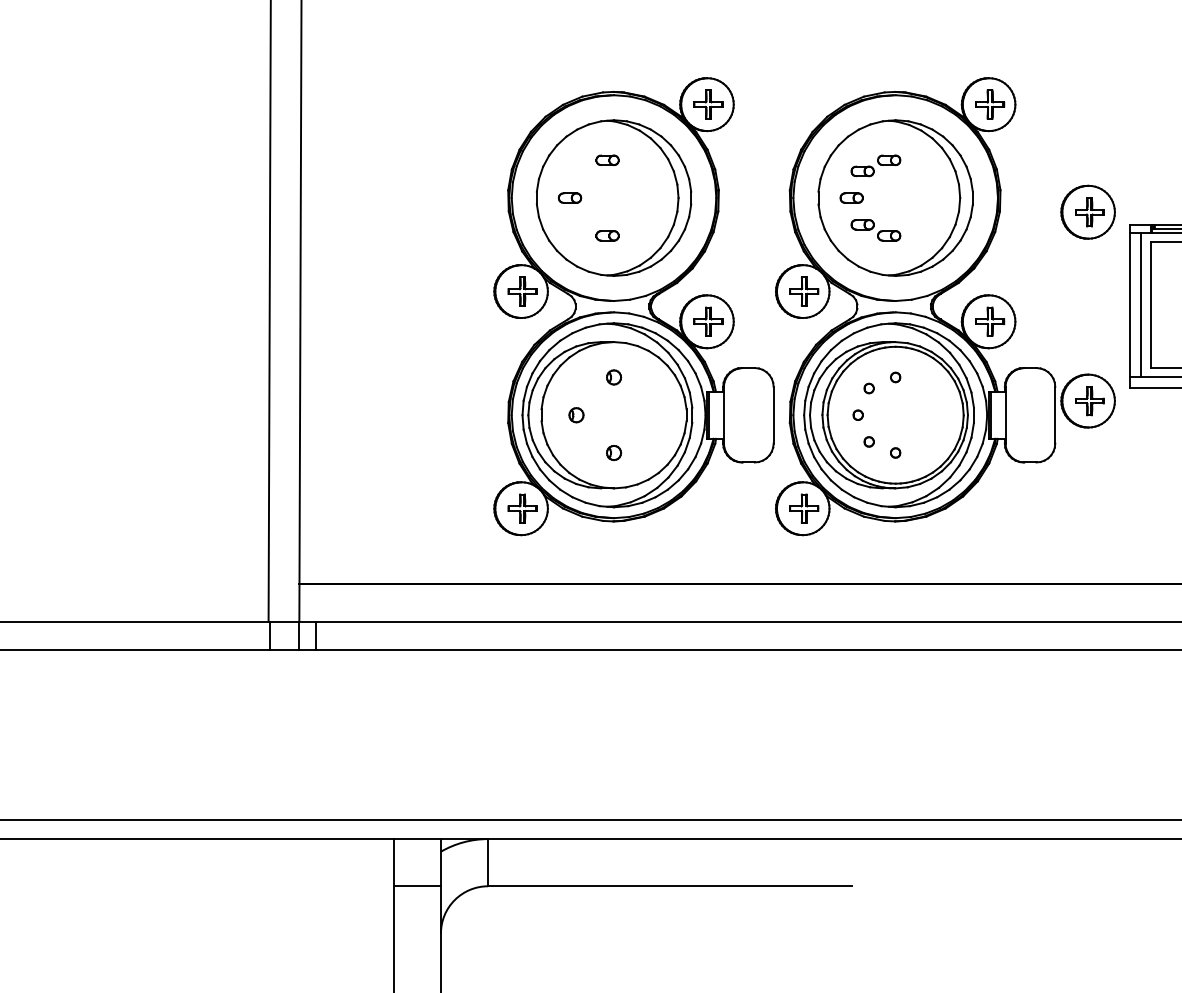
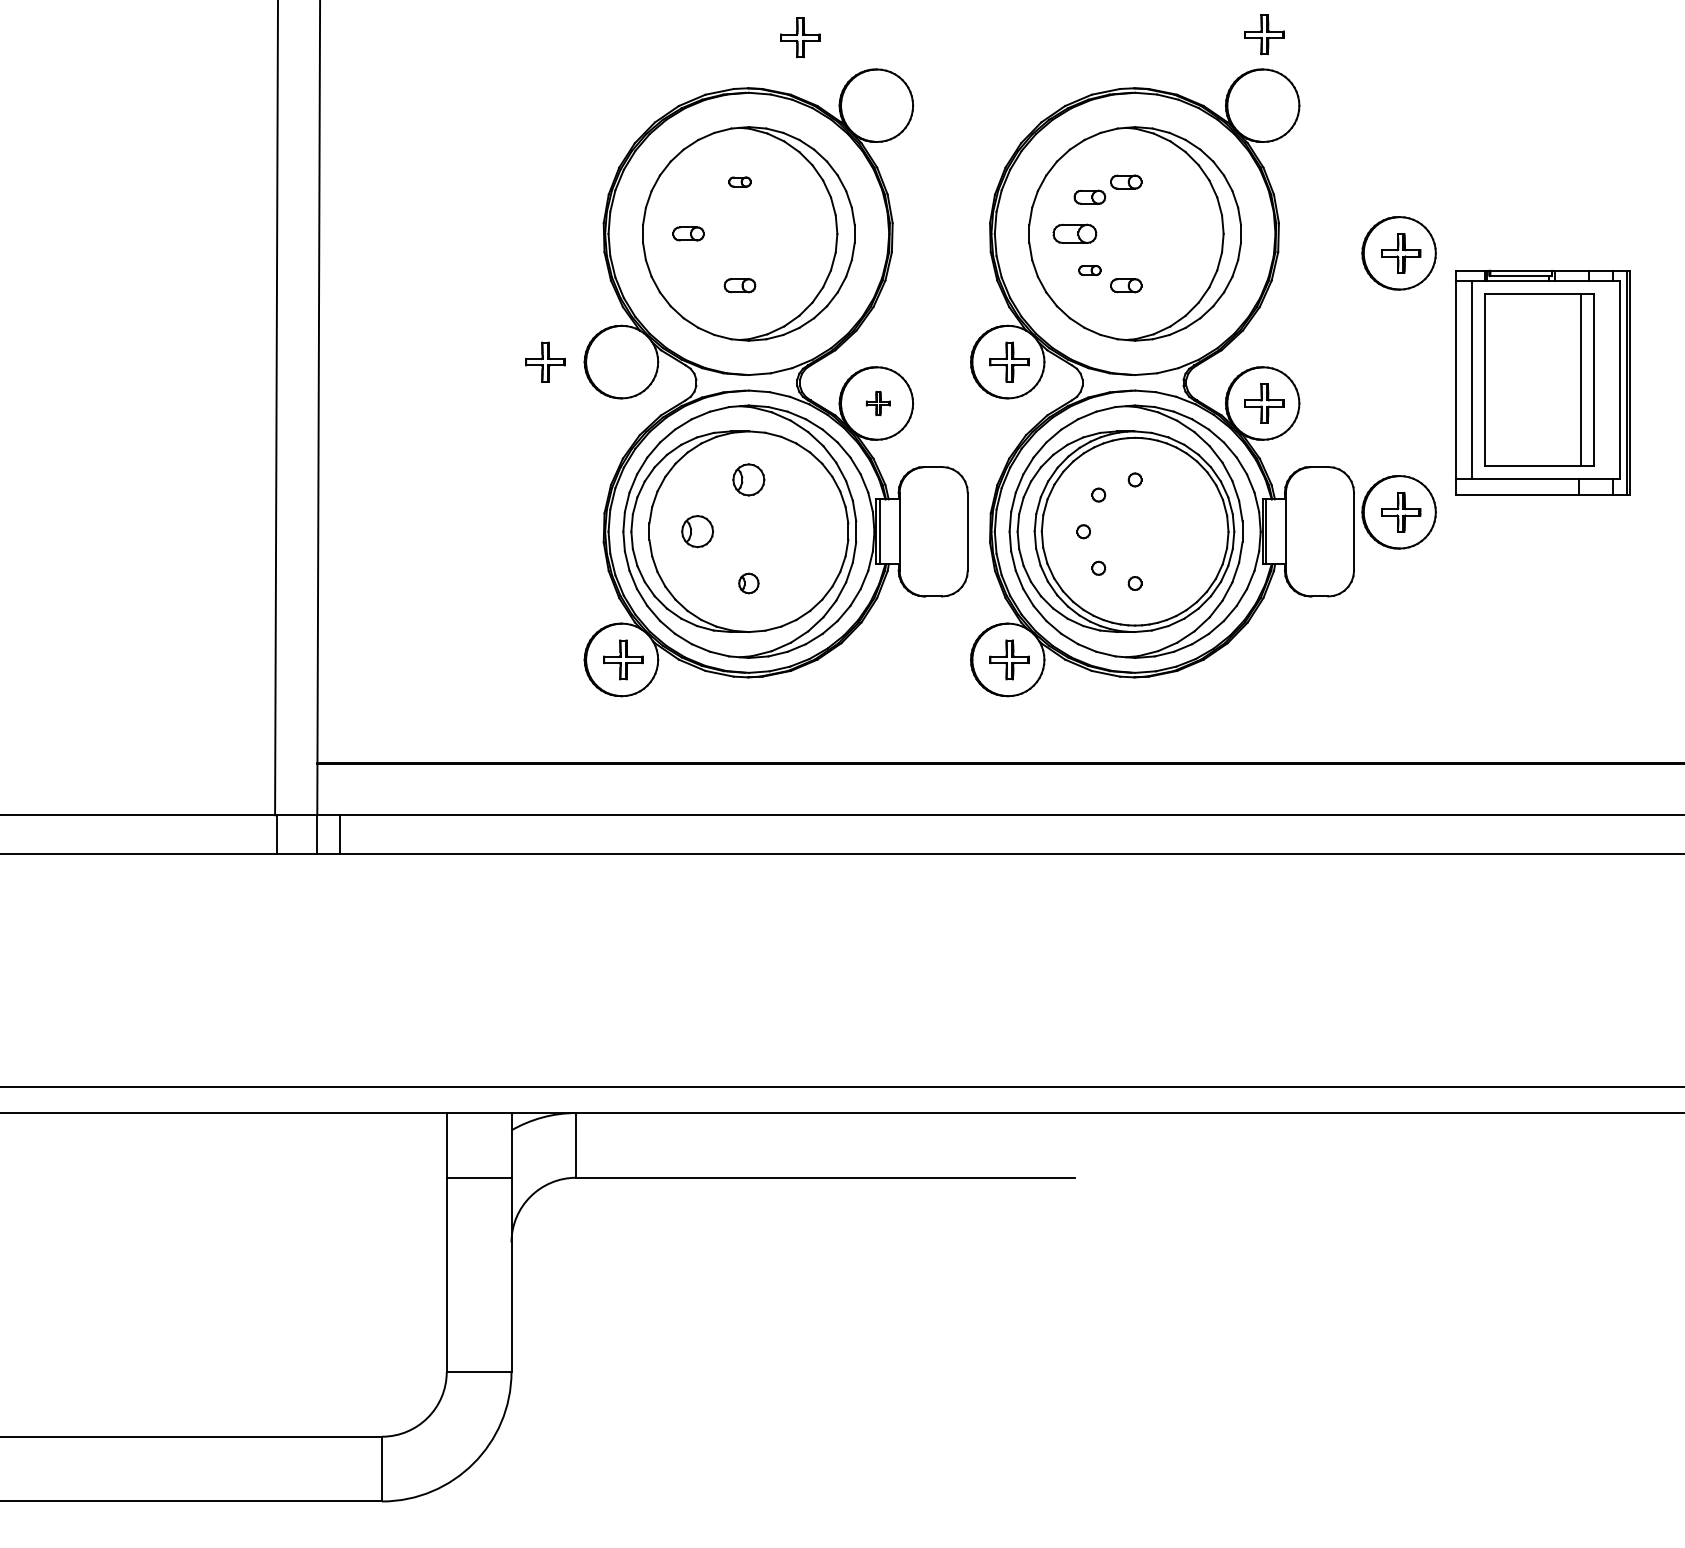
part: (708, 104) -> (800, 37), moved
part: (989, 104) -> (1264, 34), moved
part: (607, 159) -> (739, 181), size x0.7
part: (851, 197) -> (1074, 233), size x1.4
part: (862, 224) -> (1089, 270), size x0.7
part: (522, 291) -> (545, 361), moved
part: (708, 321) -> (878, 403), size x0.6
part: (613, 377) -> (748, 479), size x1.6
part: (575, 415) -> (696, 531), size x1.6

